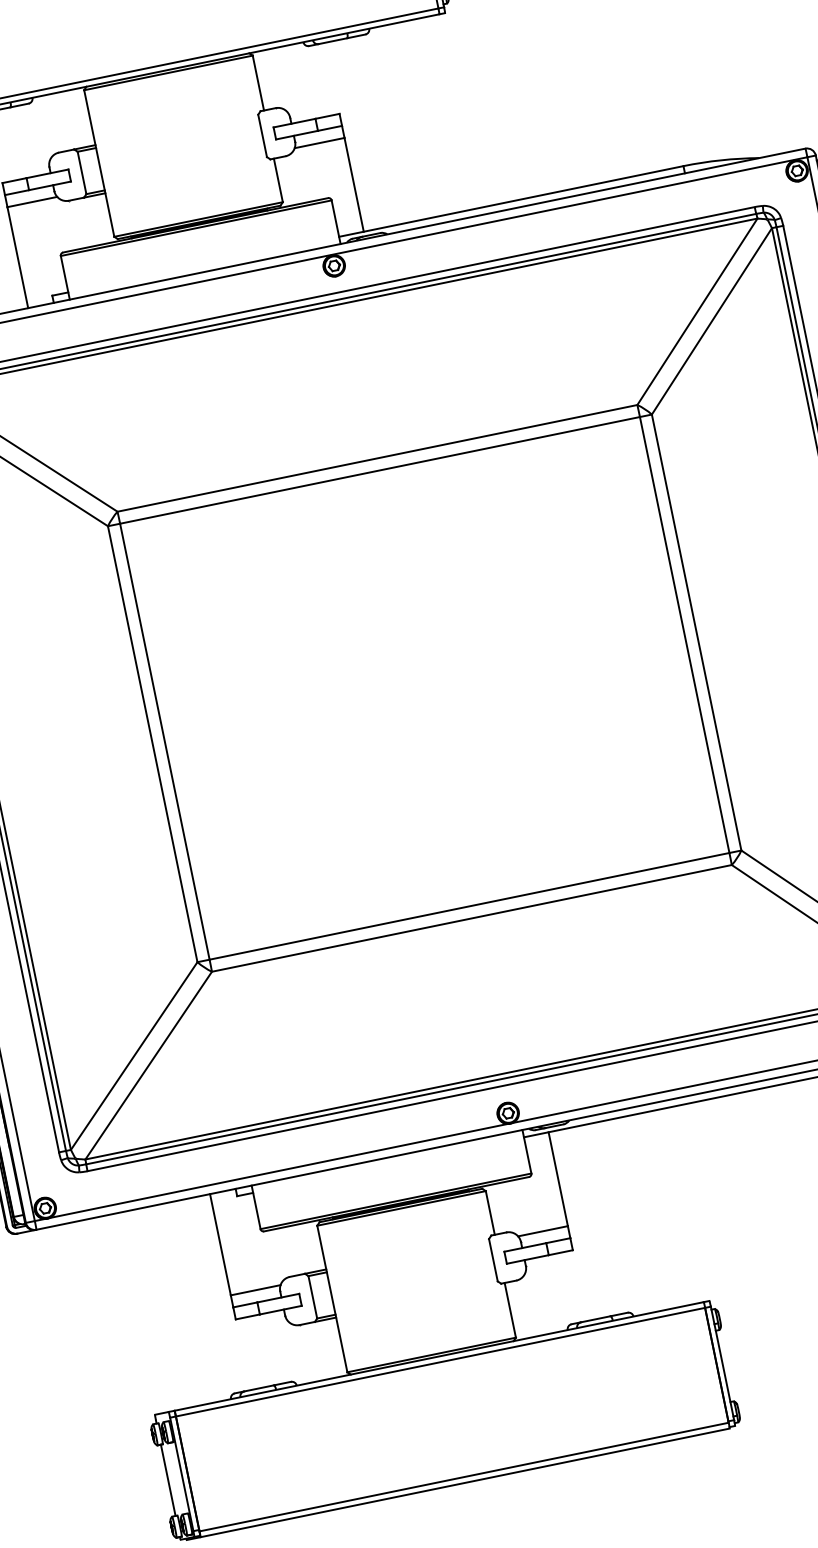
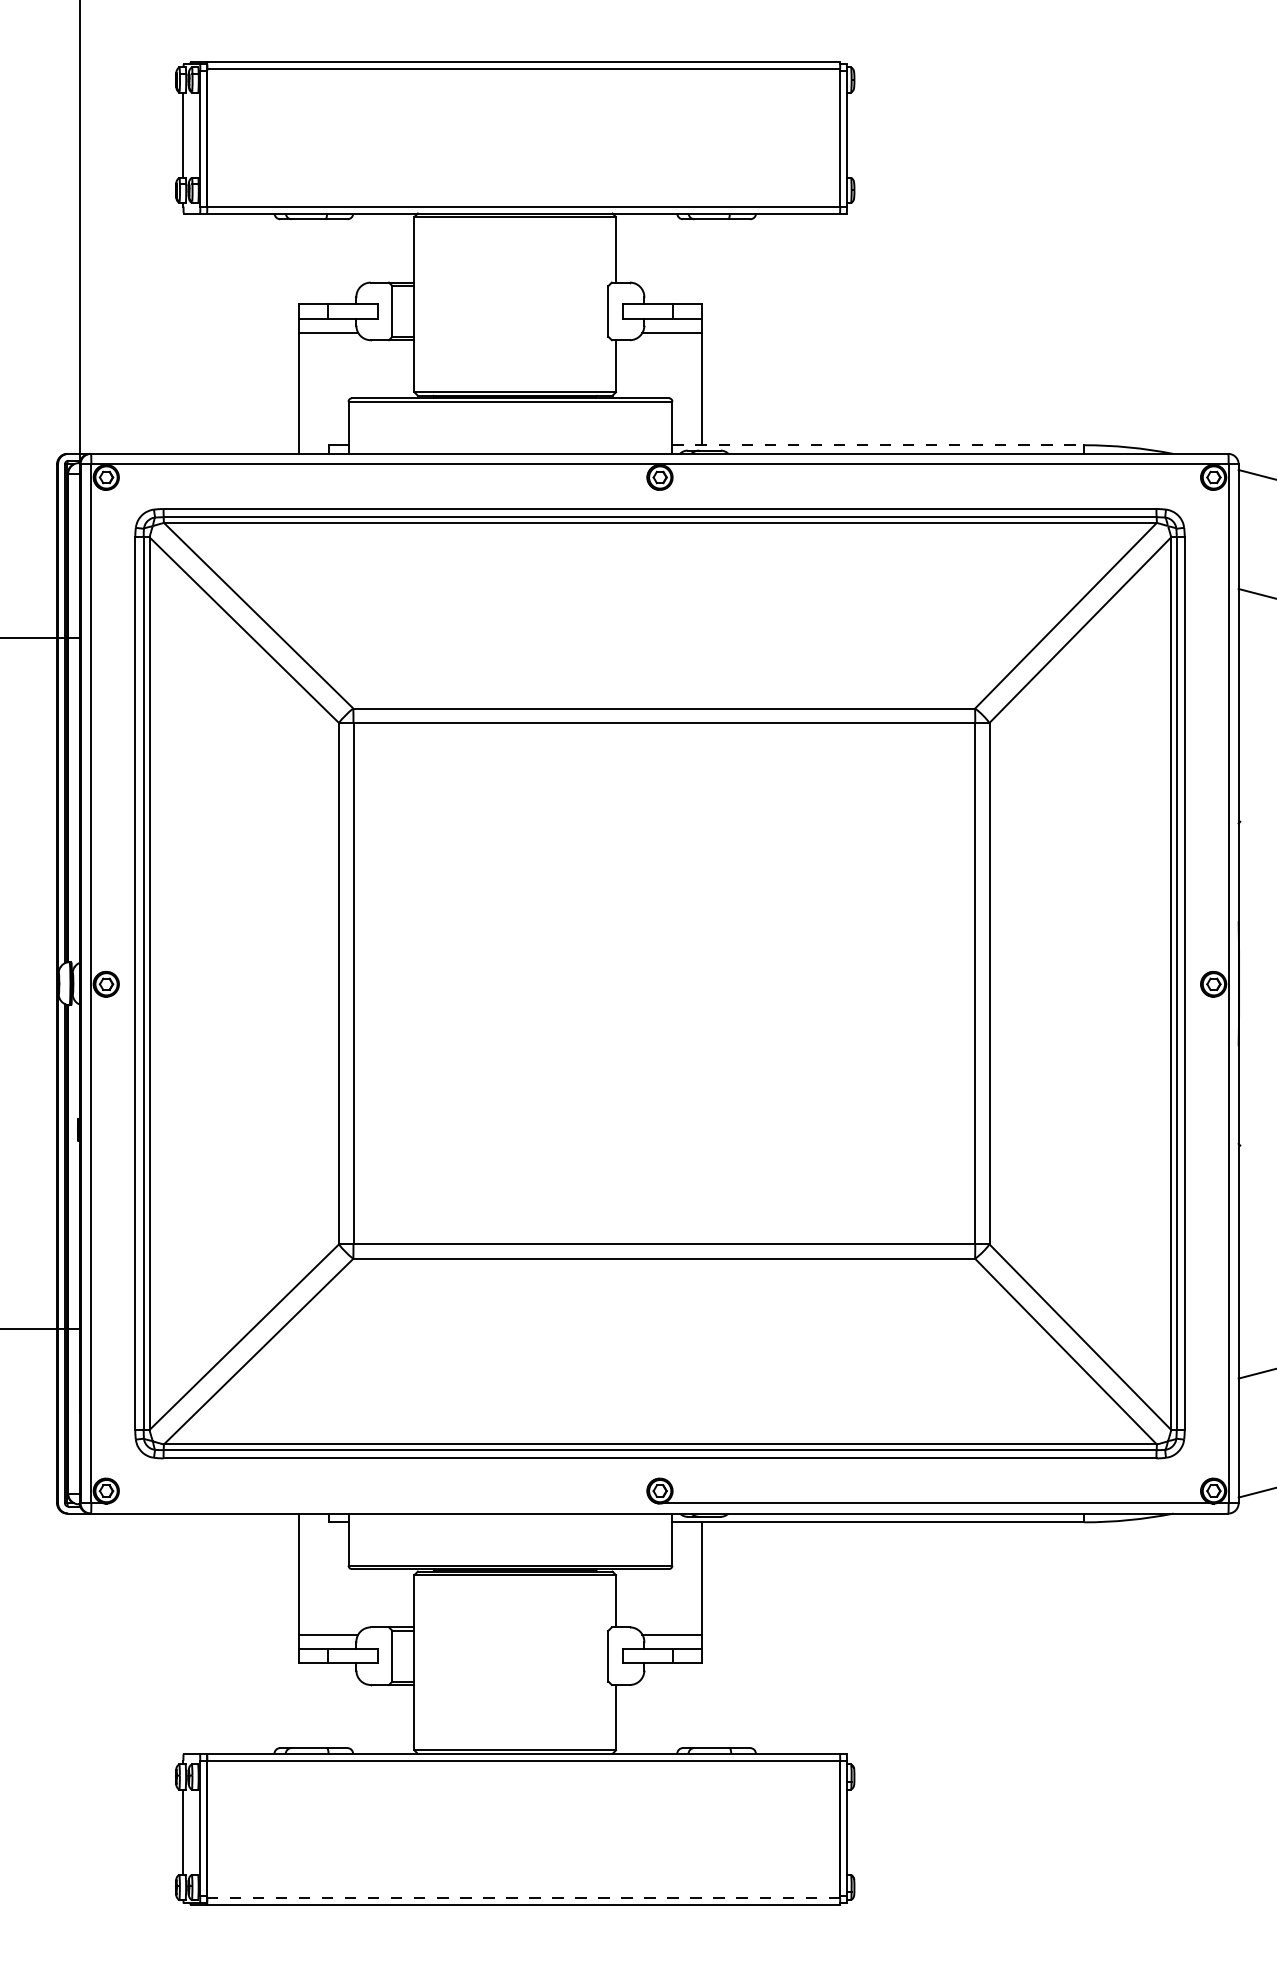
line: (511, 201) -> (878, 445), solid -> dashed
line: (278, 1171) -> (382, 1503), removed
line: (464, 1477) -> (523, 1898), solid -> dashed

